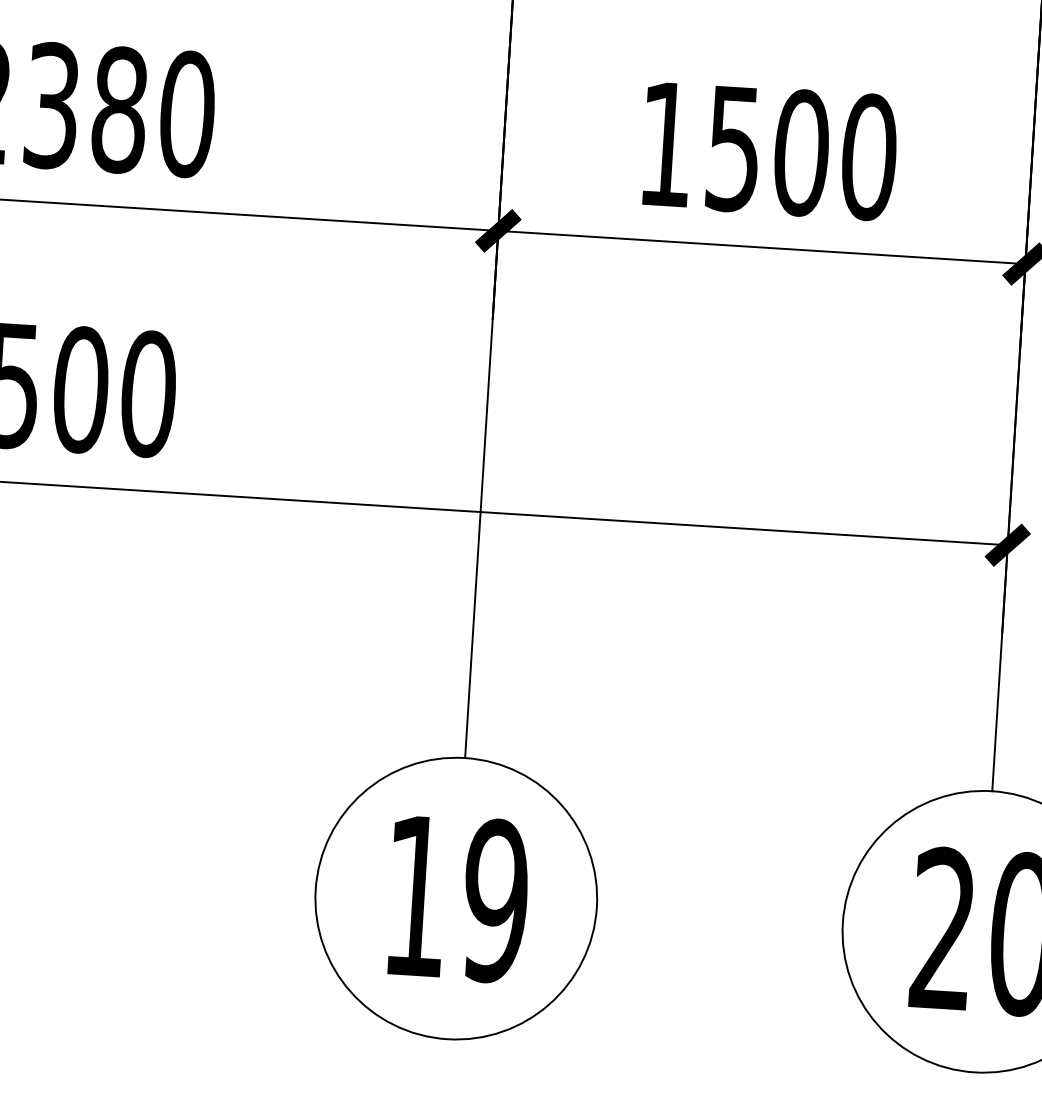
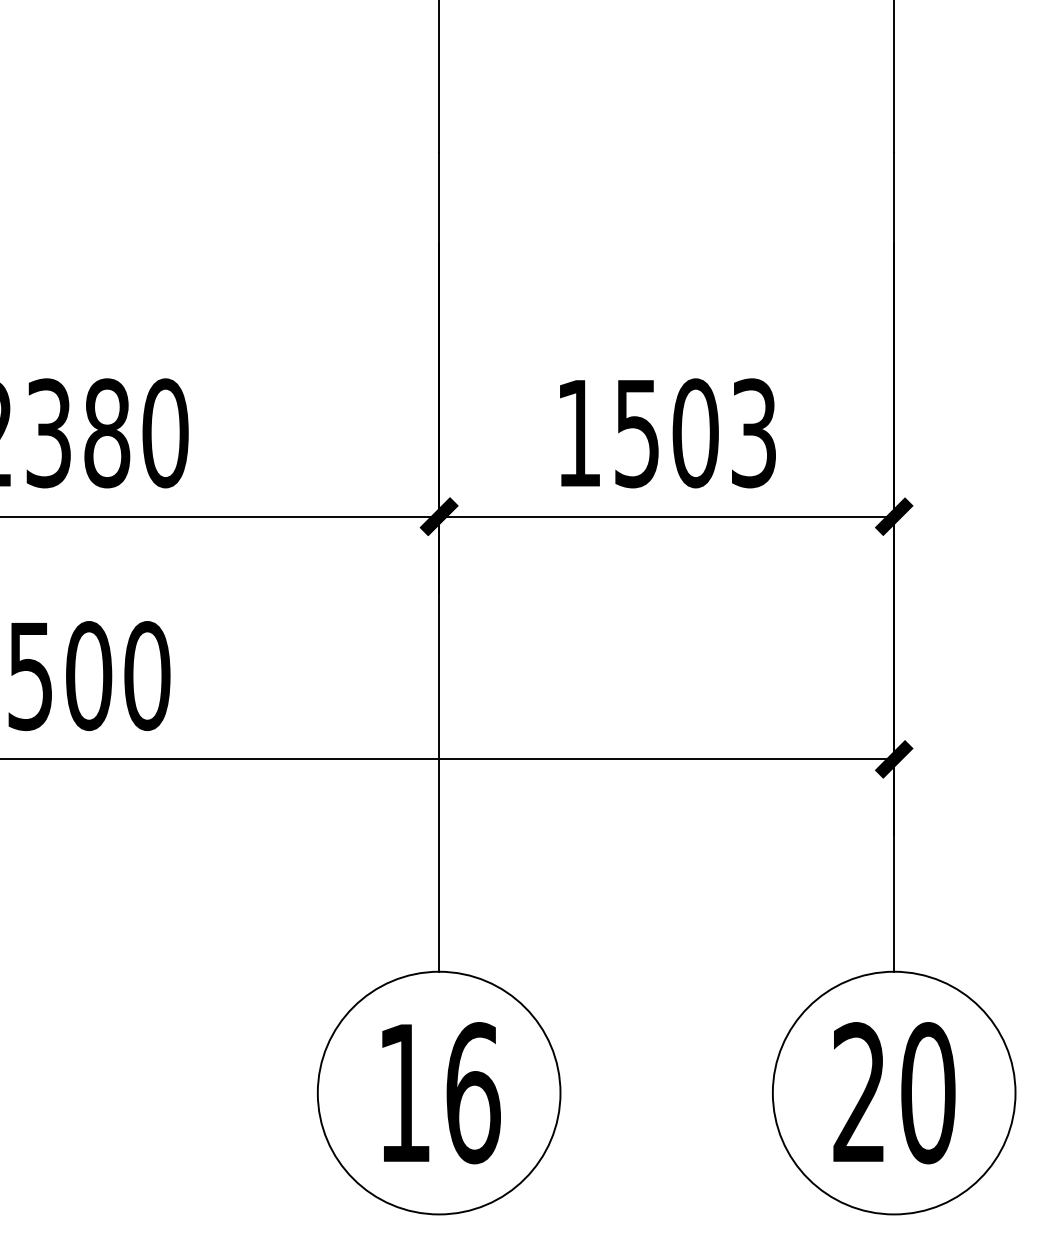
text: (869, 157) -> (754, 433), 1500 -> 1503
text: (496, 901) -> (473, 1093), 19 -> 16

